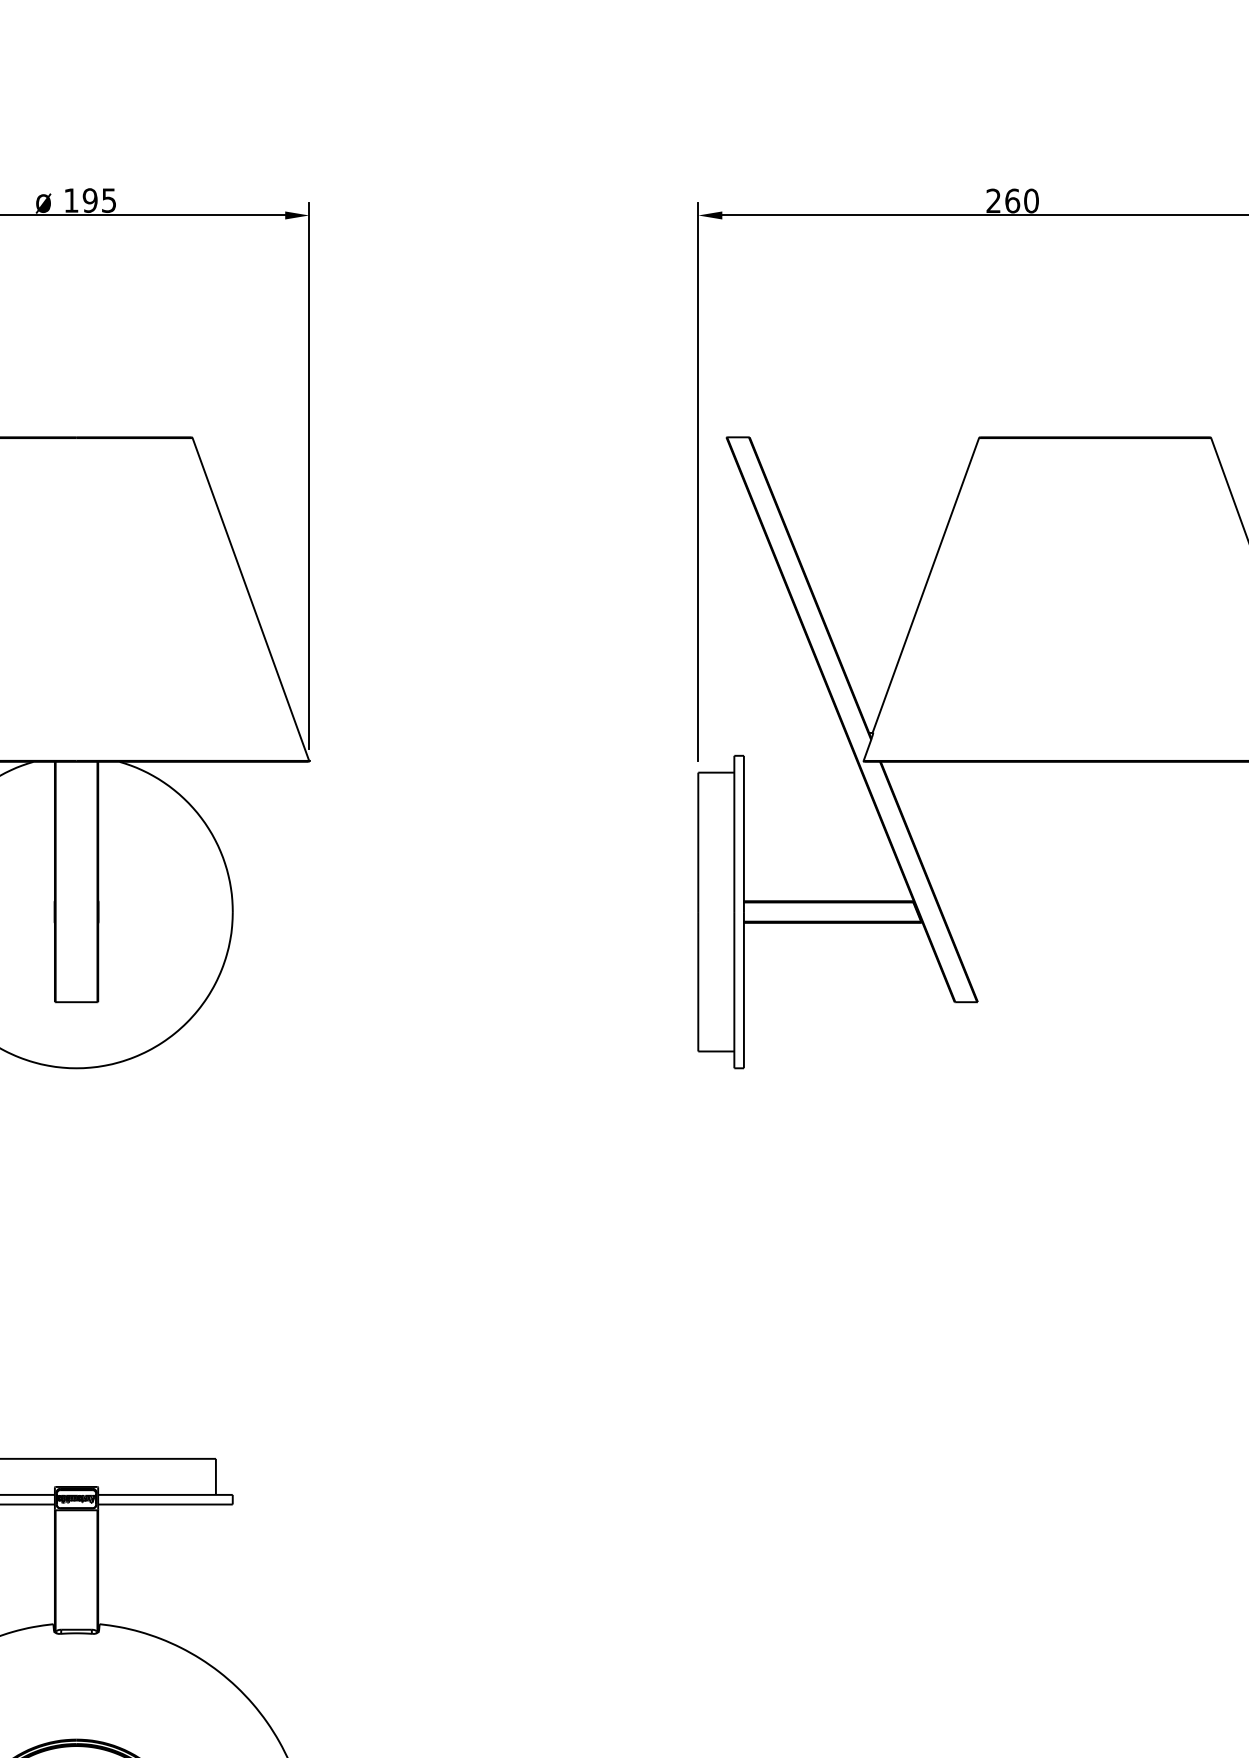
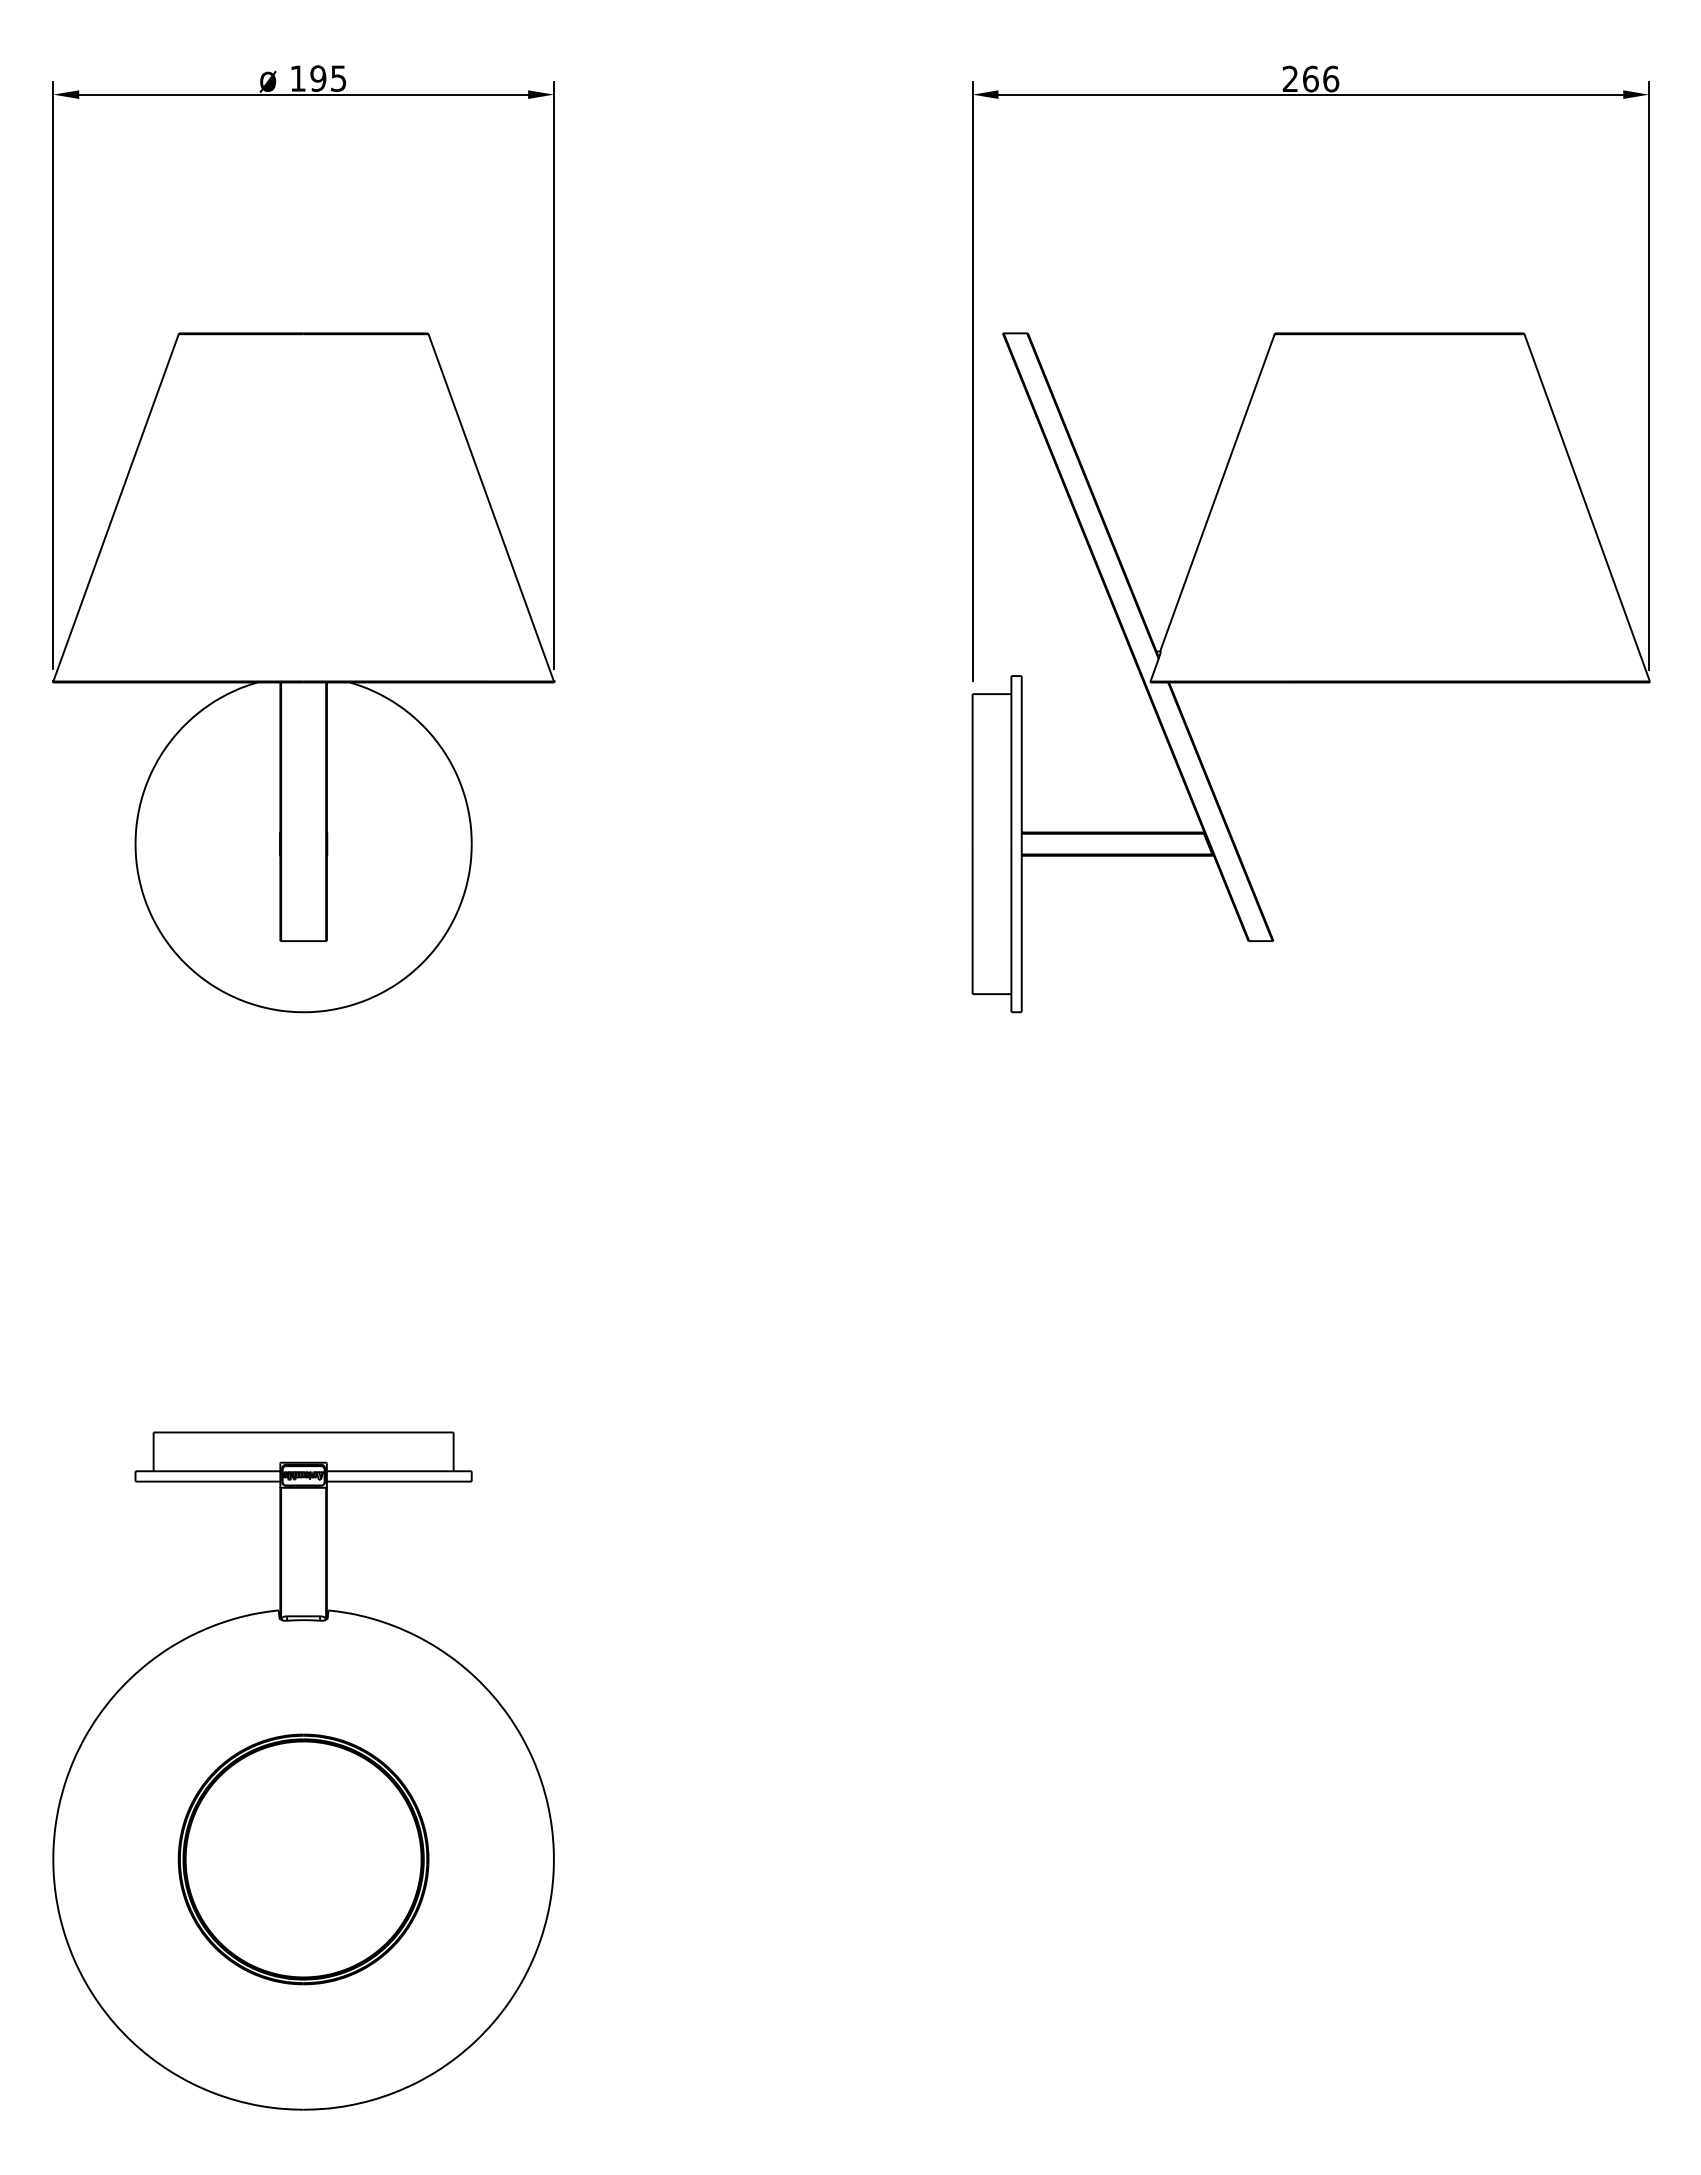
text: (1031, 200) -> (1331, 78), 260 -> 266

